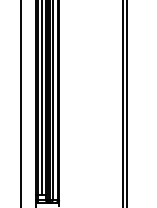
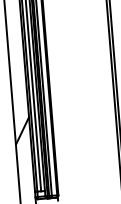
hatch: (28, 132) -> (22, 130), added

